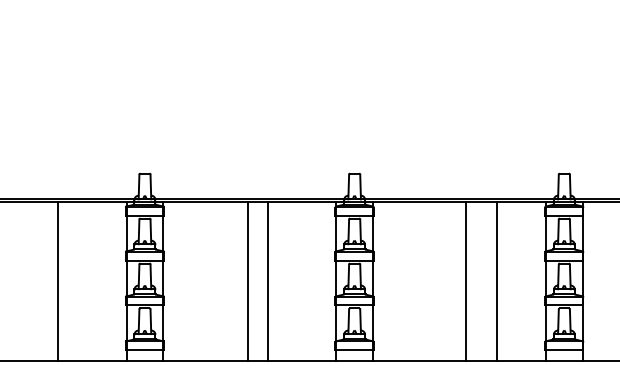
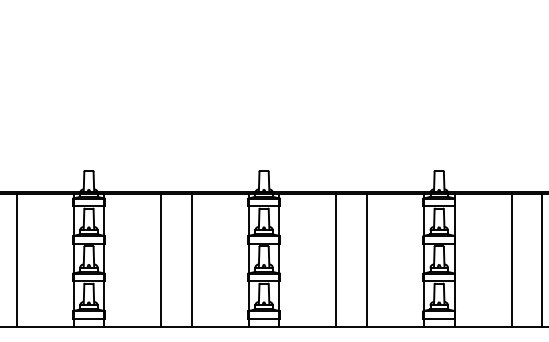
line: (248, 280) -> (161, 260), moved
line: (466, 280) -> (336, 260), moved
line: (497, 280) -> (367, 260), moved

